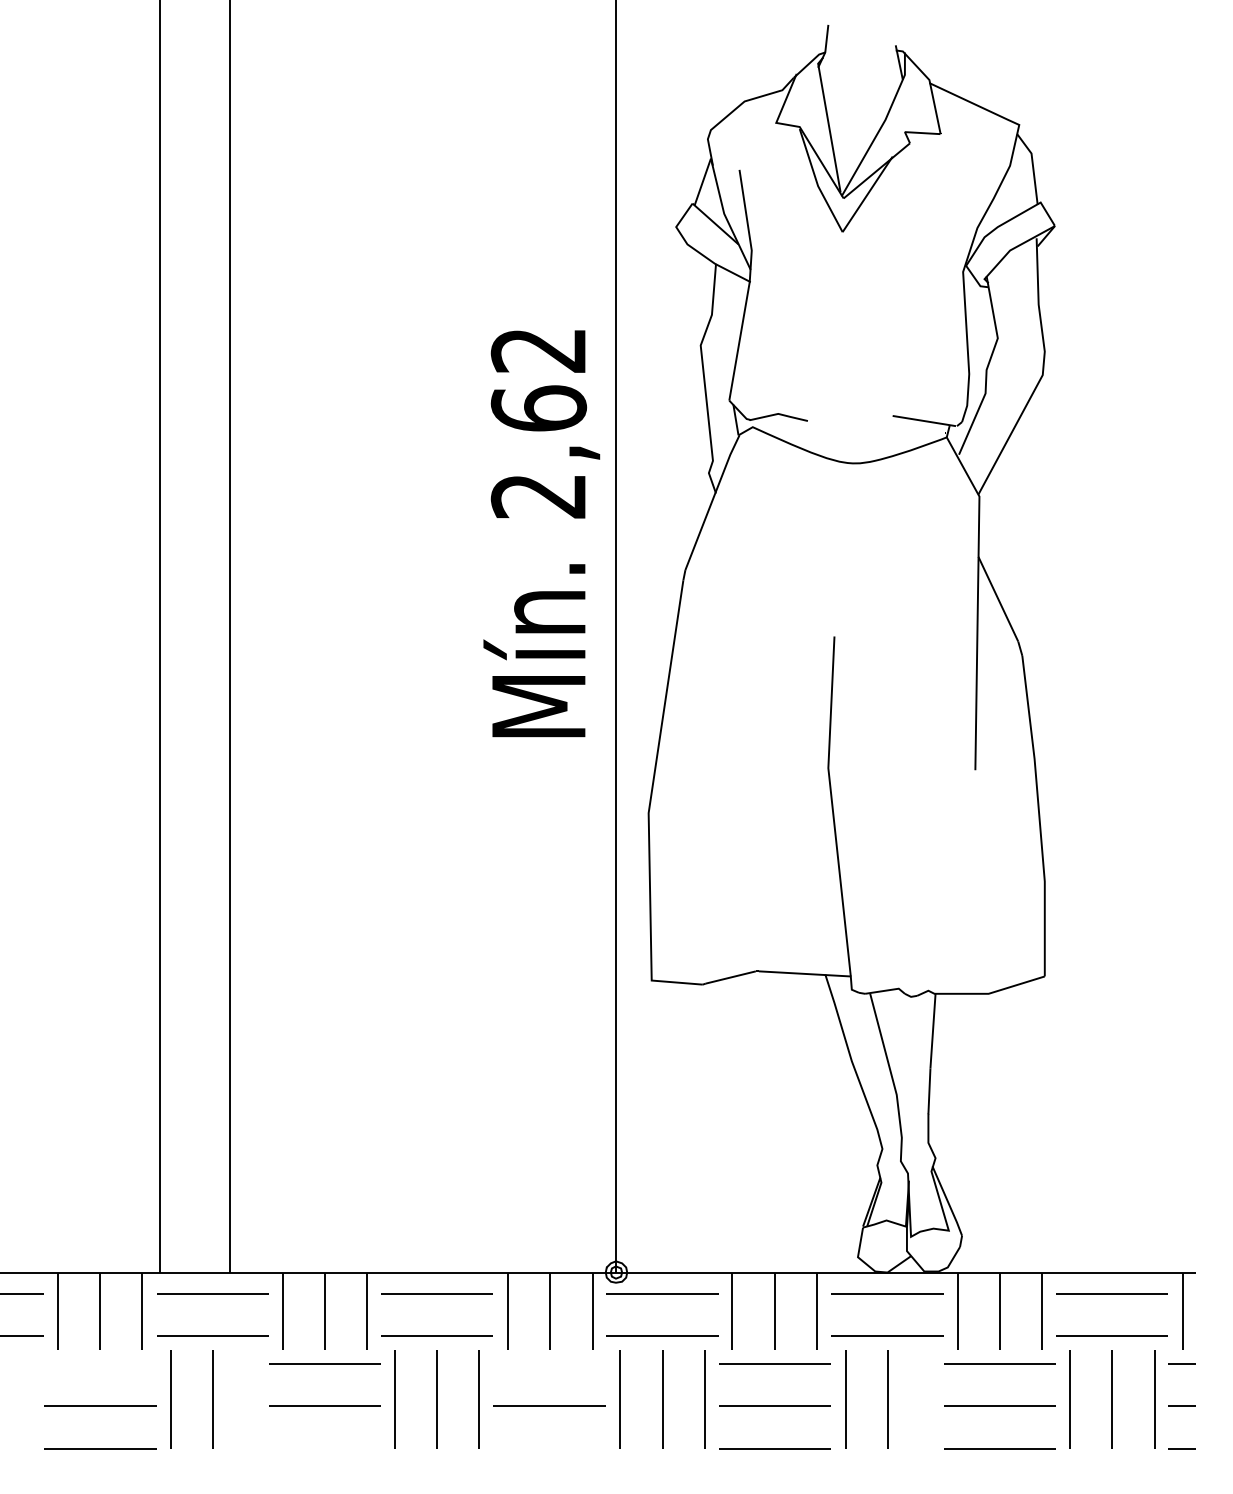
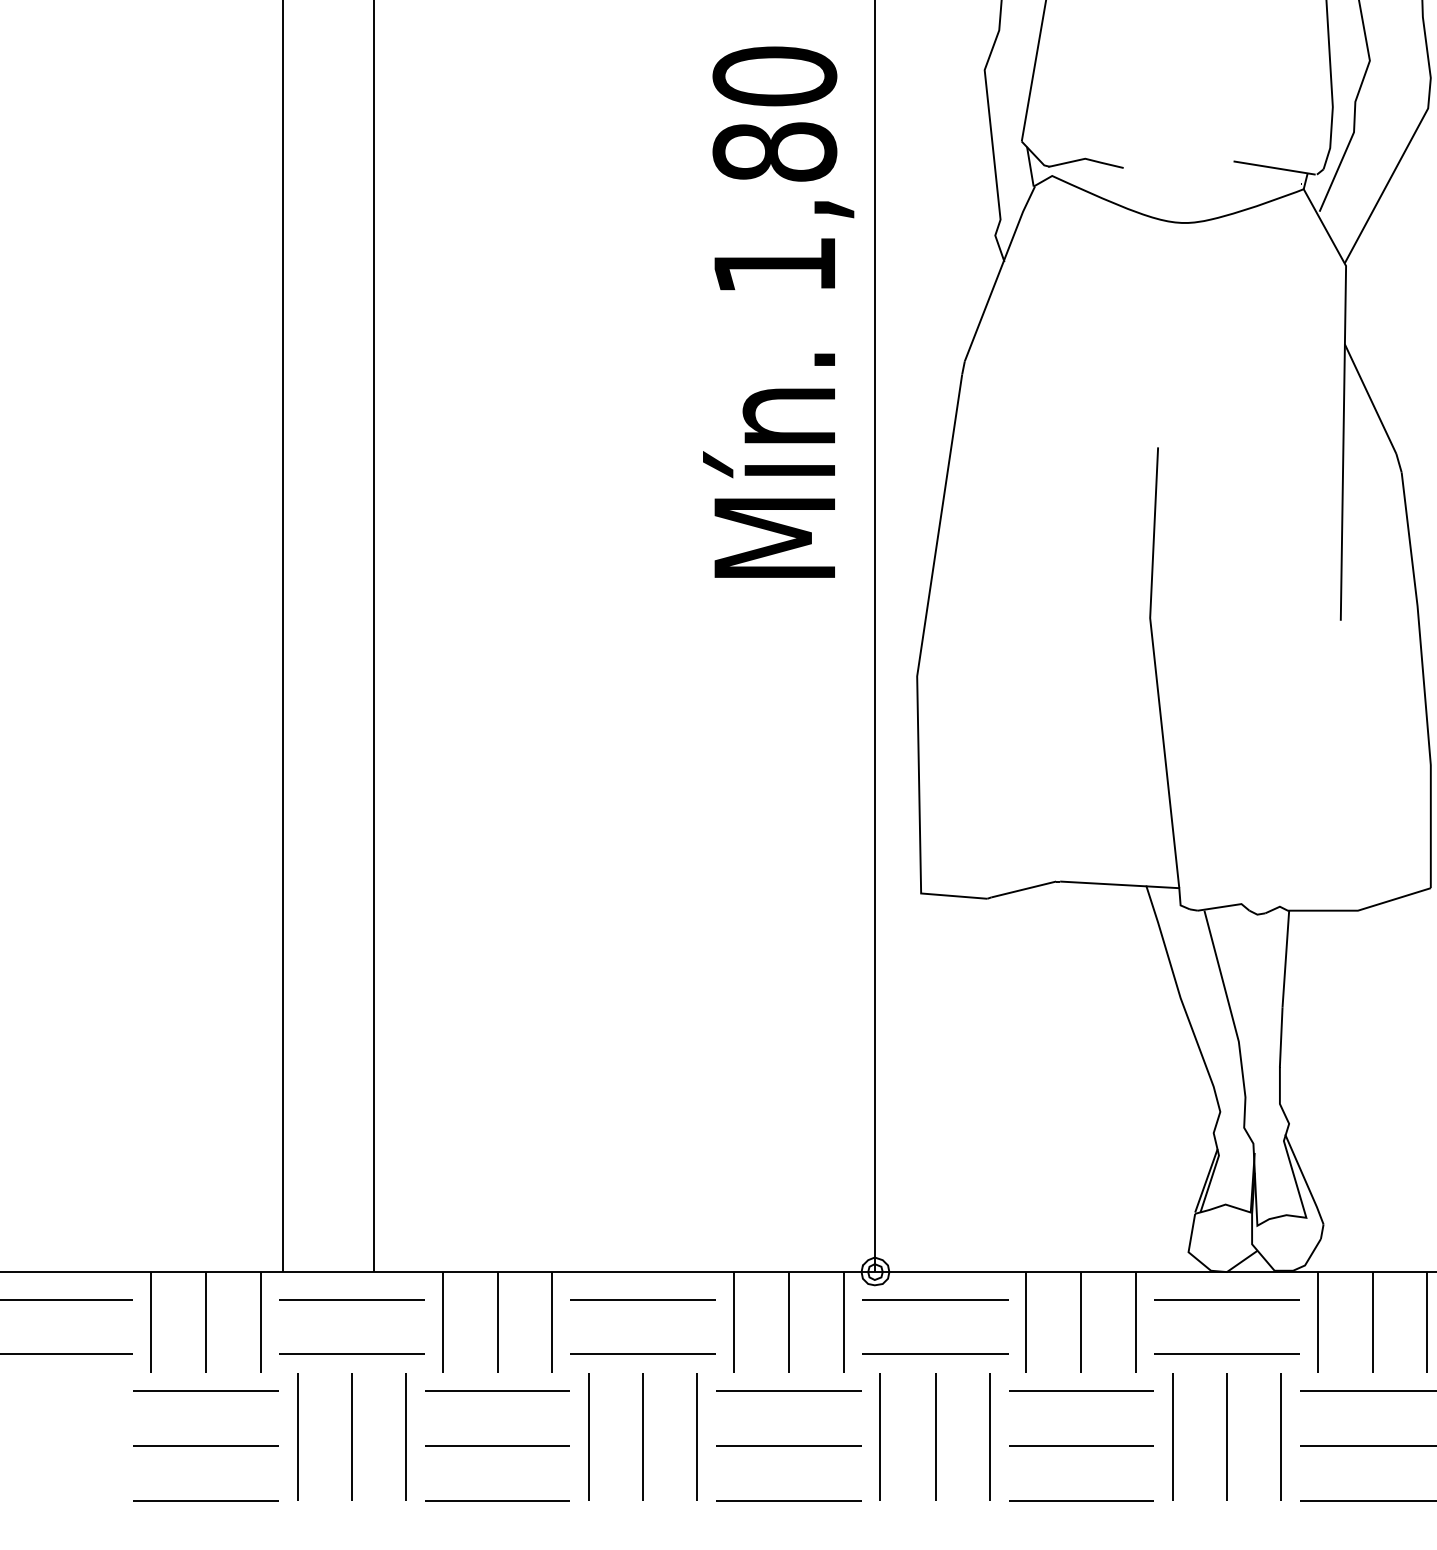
text: (538, 422) -> (774, 169), 2,62 -> 1,80
line: (100, 1363) -> (206, 1390), added
line: (549, 1363) -> (788, 1390), added
line: (254, 1399) -> (406, 1436), added
line: (928, 1399) -> (1280, 1436), added
line: (324, 1448) -> (496, 1500), added
line: (549, 1448) -> (788, 1500), added

